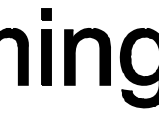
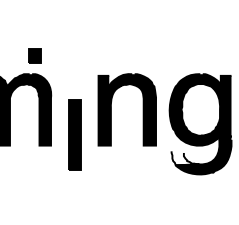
part: (46, 14) -> (34, 55), moved
part: (46, 57) -> (74, 134), moved
fill: (133, 94) -> (185, 158), removed

